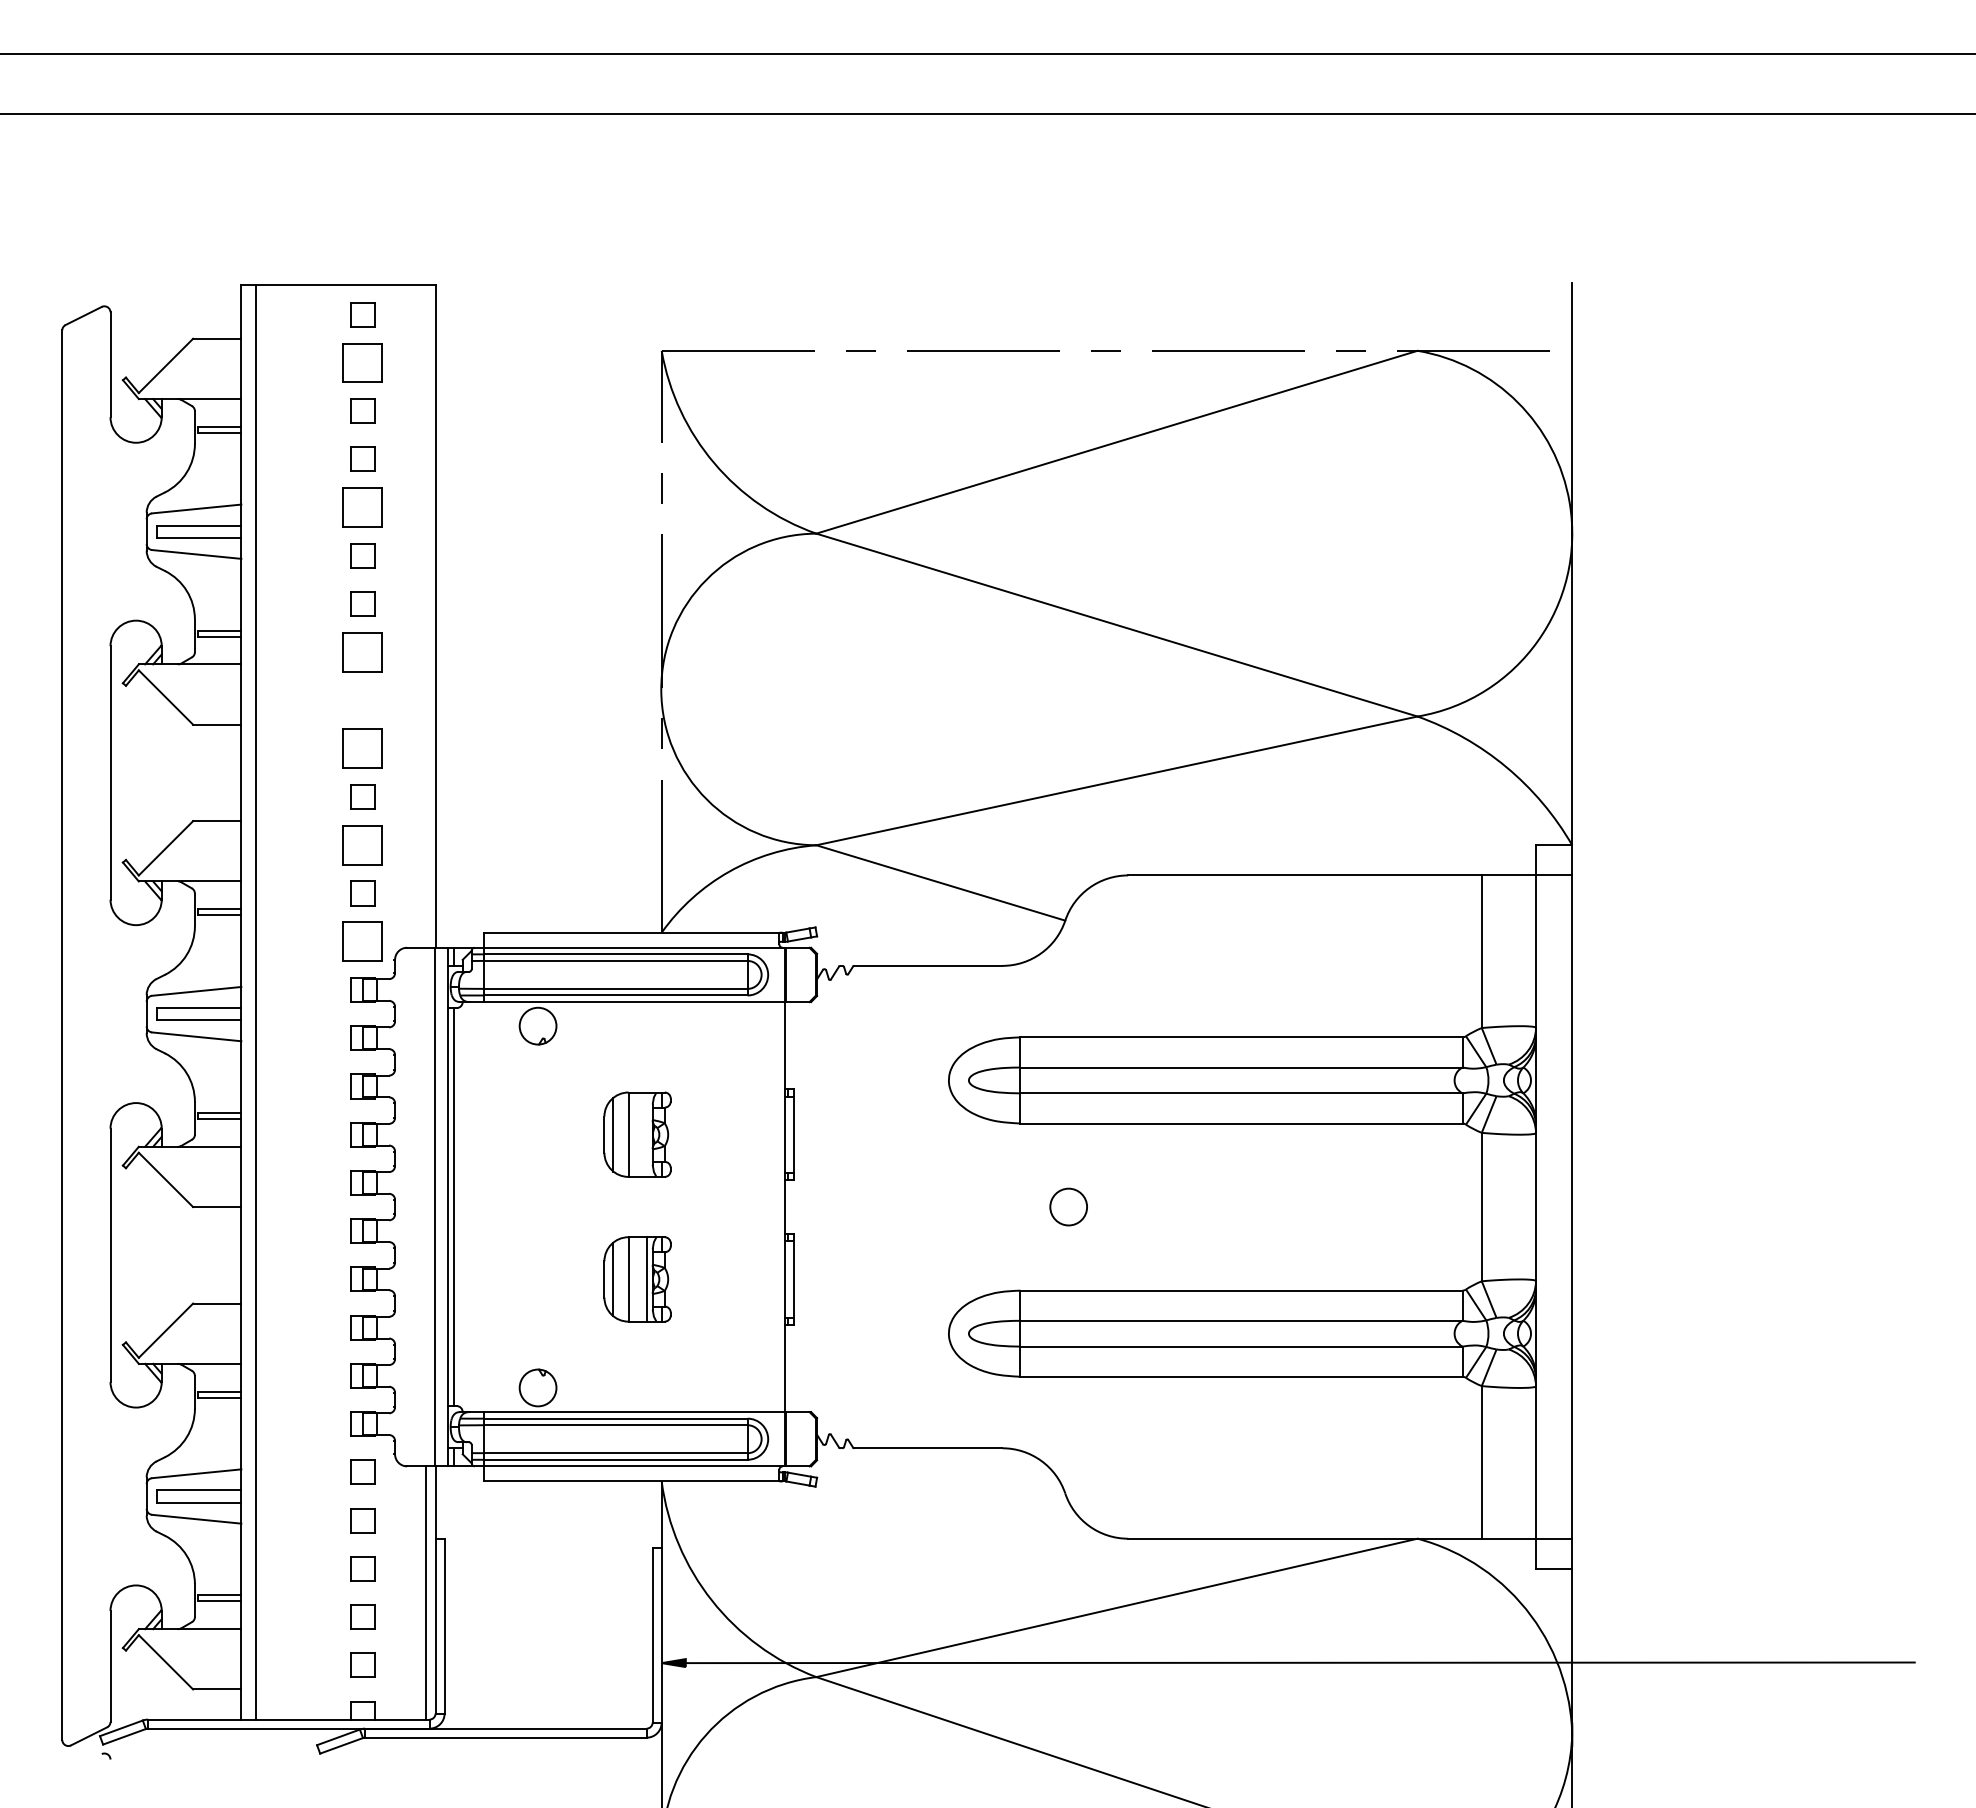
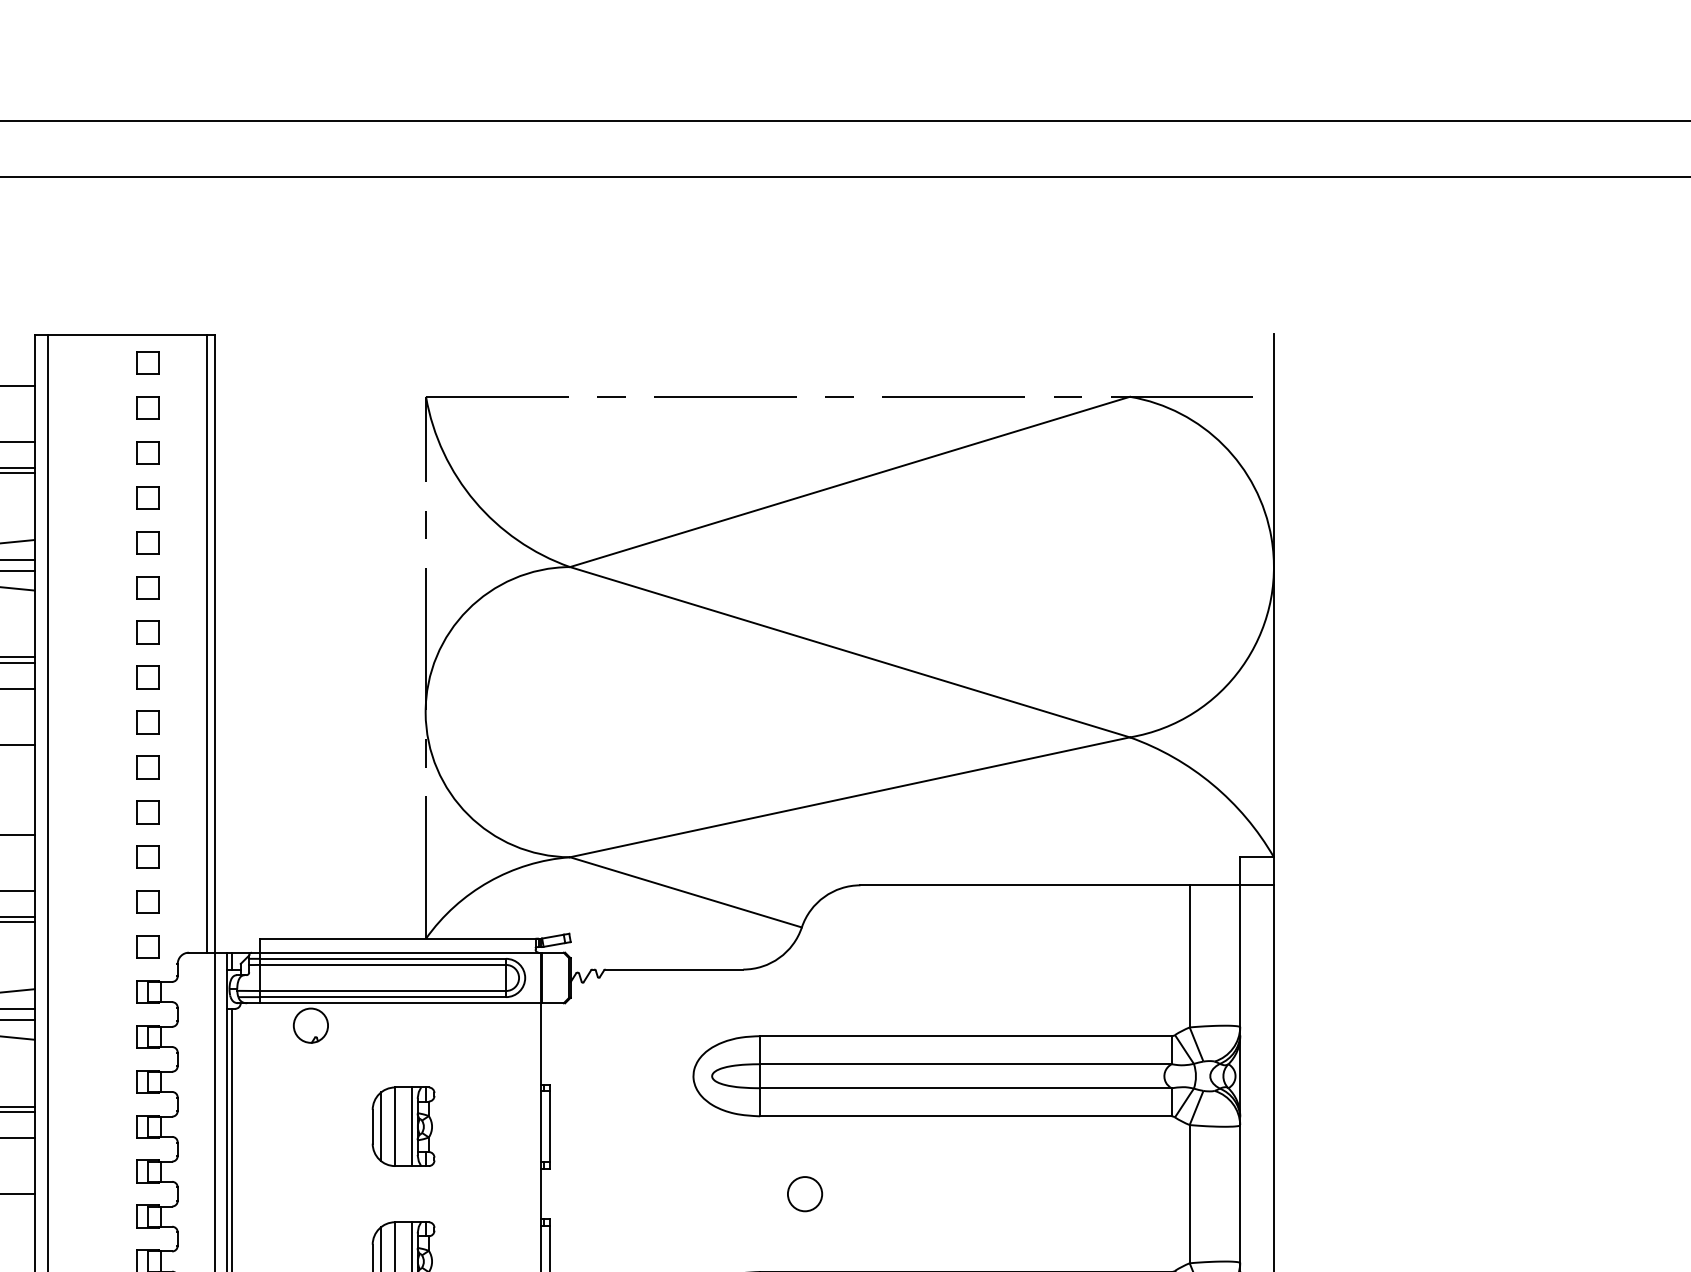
part: (362, 362) -> (147, 407), size x0.62
part: (362, 507) -> (147, 542), size x0.62
line: (426, 615) -> (207, 643), added
part: (362, 651) -> (147, 676), size x0.62
part: (362, 700) -> (147, 722), added
part: (362, 748) -> (147, 767), size x0.62
part: (362, 844) -> (147, 856), size x0.62
part: (362, 941) -> (147, 946), size x0.62
line: (646, 1134) -> (411, 1126), added

